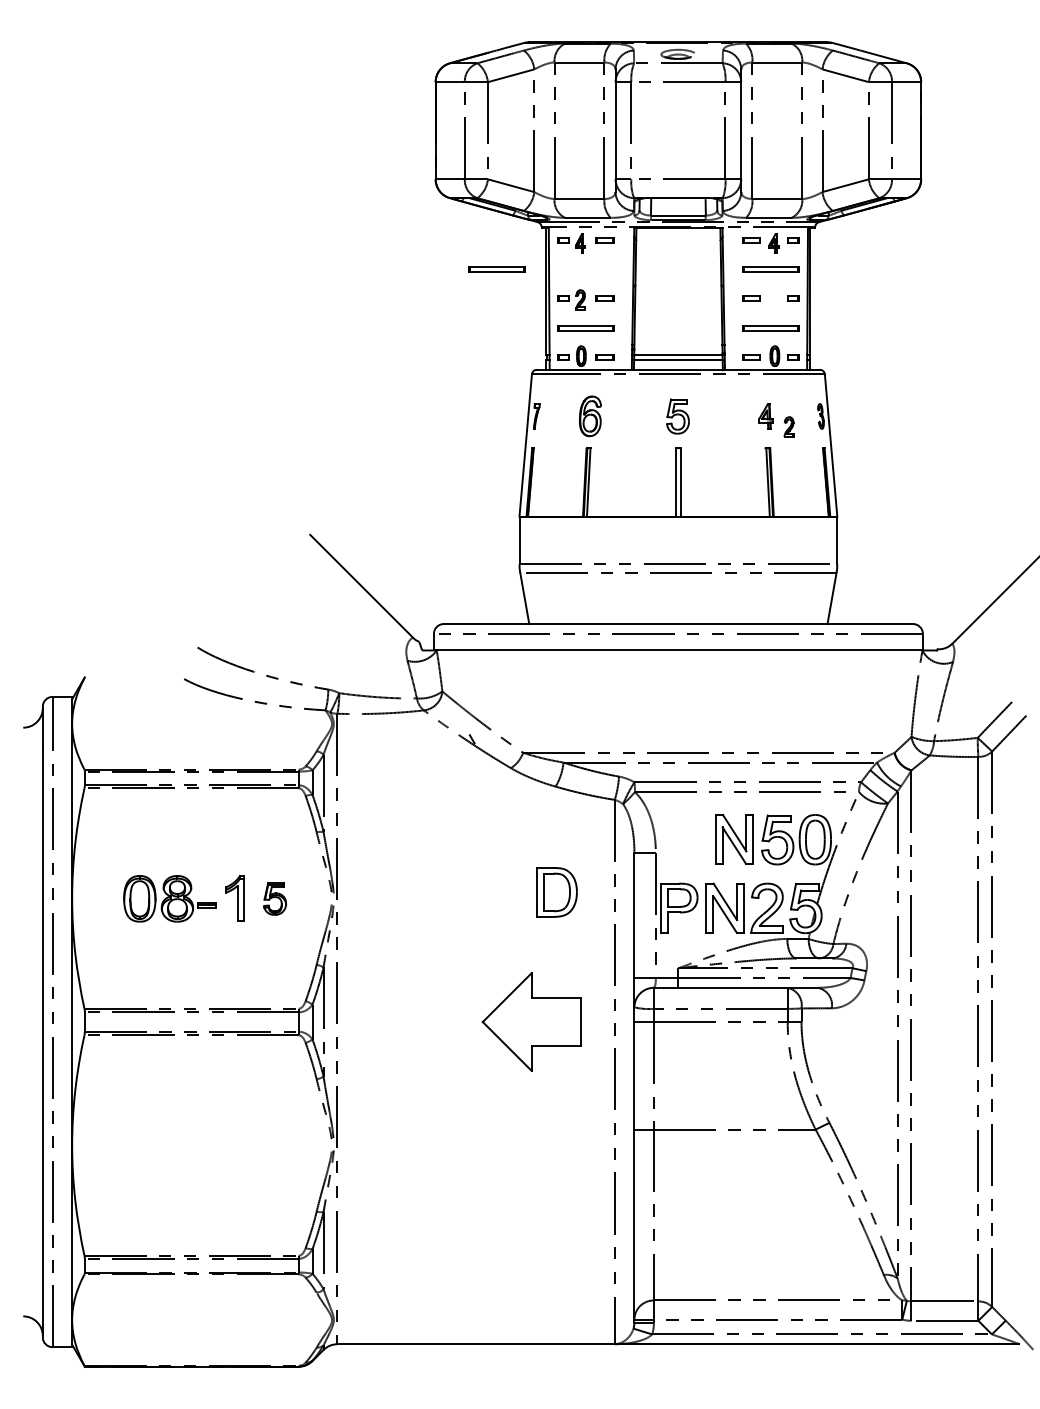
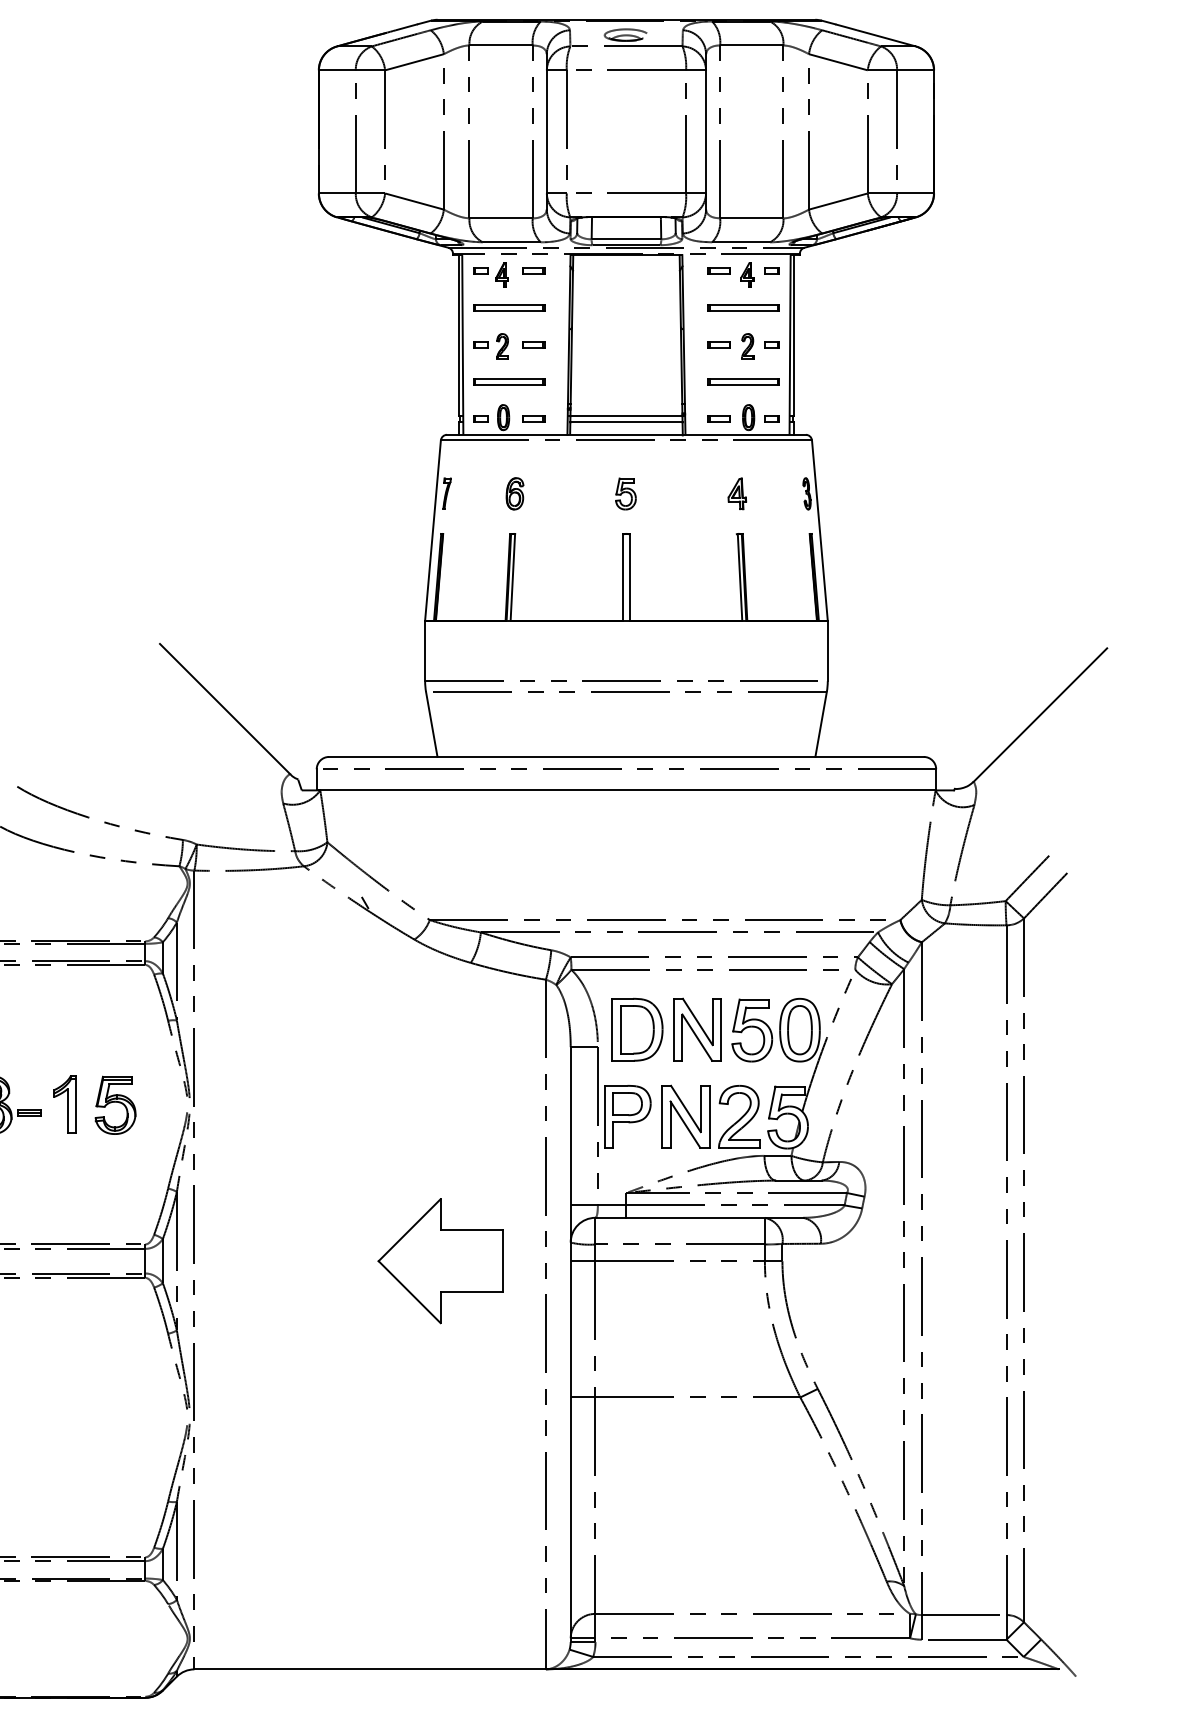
part: (496, 269) -> (508, 307), moved
part: (590, 416) -> (515, 493), size x0.62
part: (677, 416) -> (625, 493), size x0.71
part: (788, 426) -> (746, 345), moved
part: (556, 892) -> (636, 1029), moved
part: (274, 898) -> (114, 1104), size x1.43

